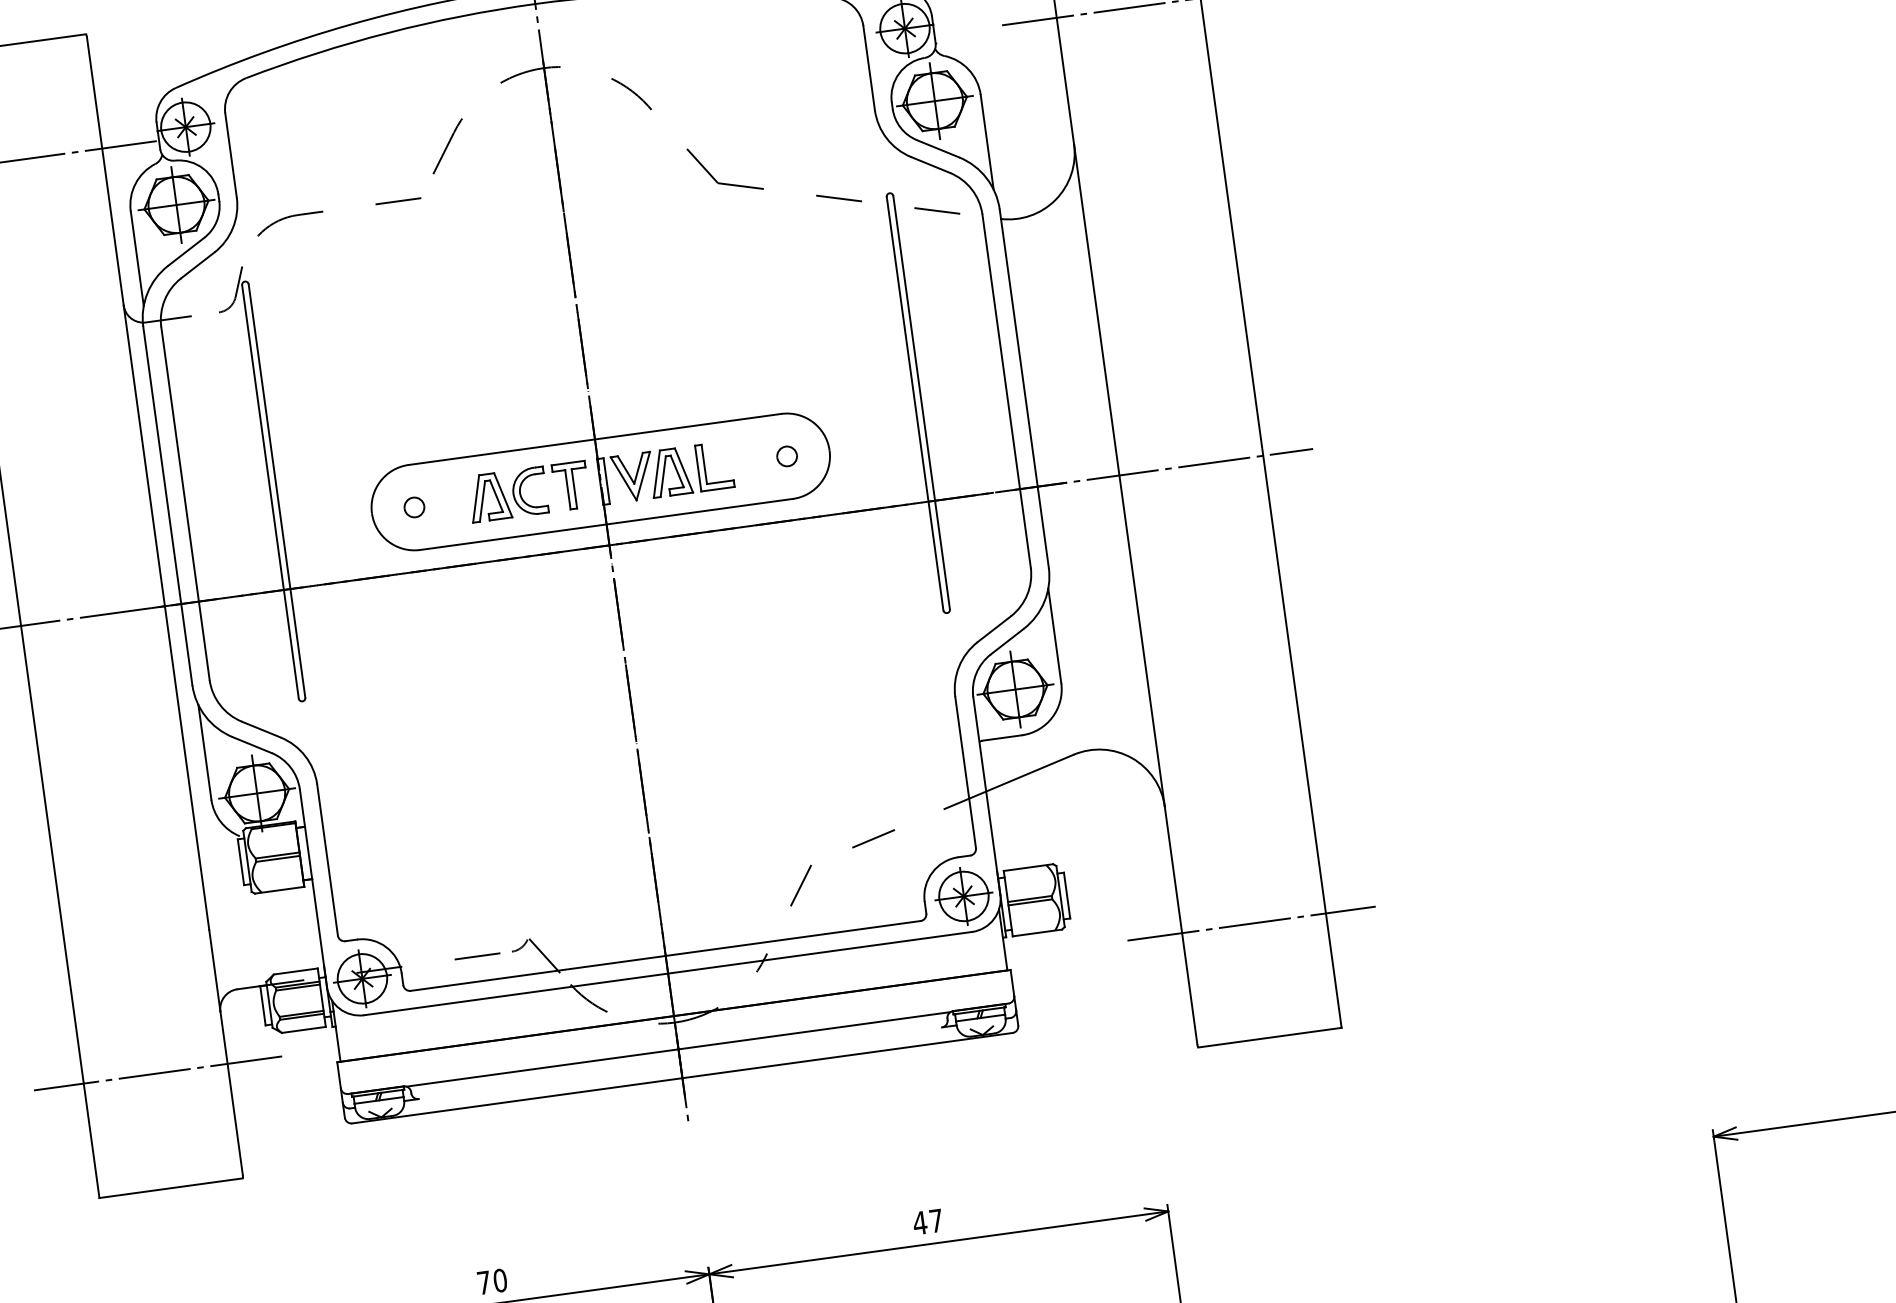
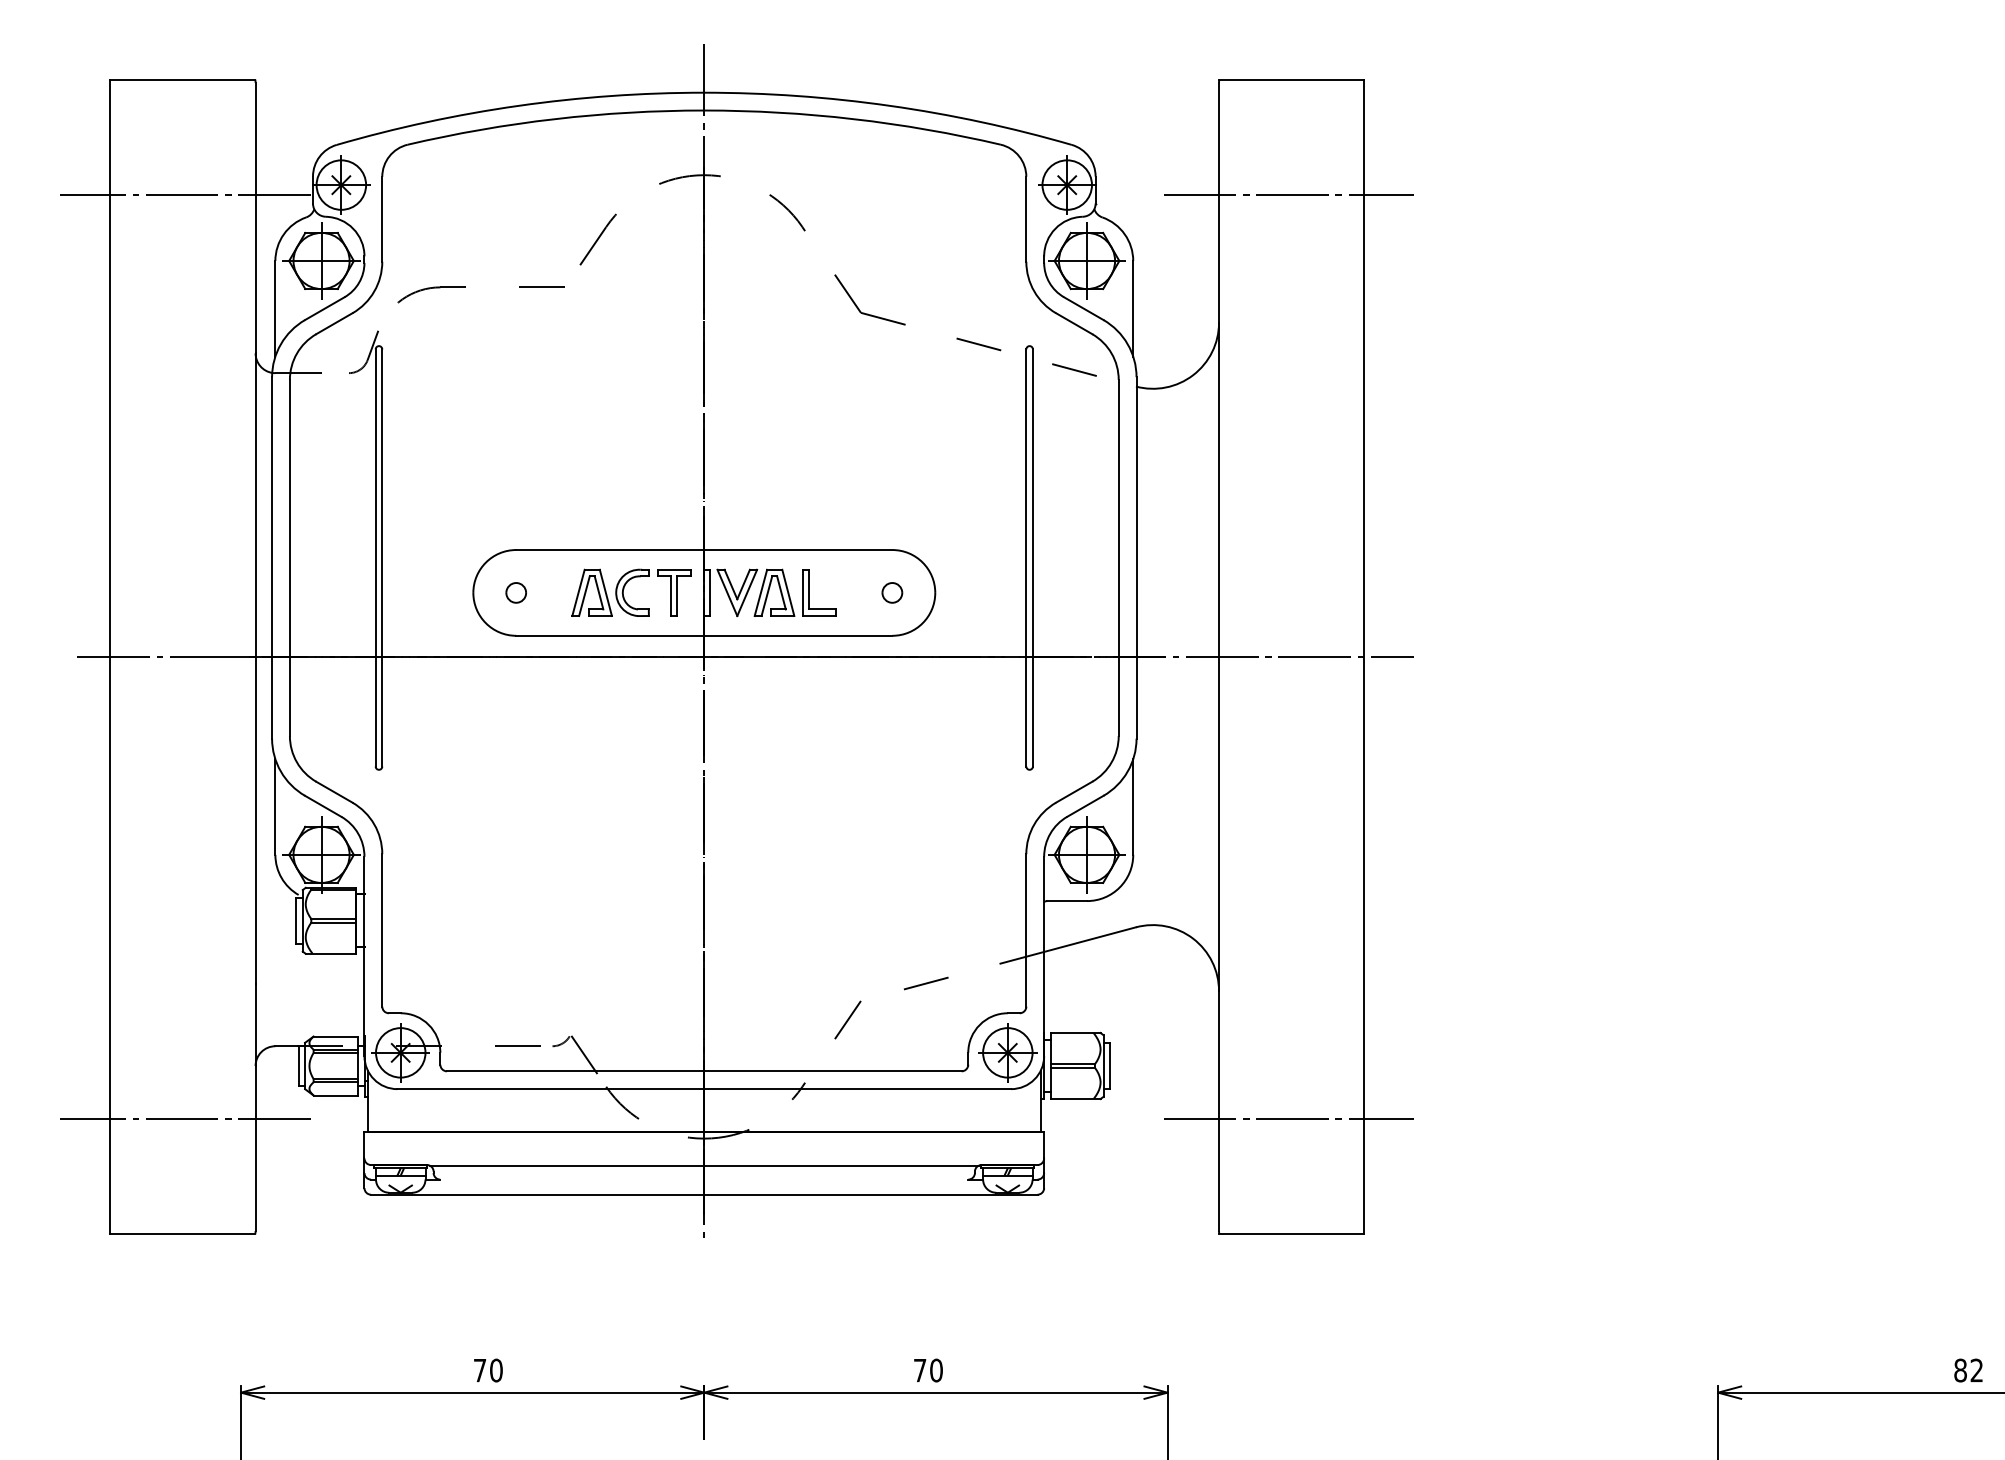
text: (927, 1222) -> (927, 1370), 47 -> 70

